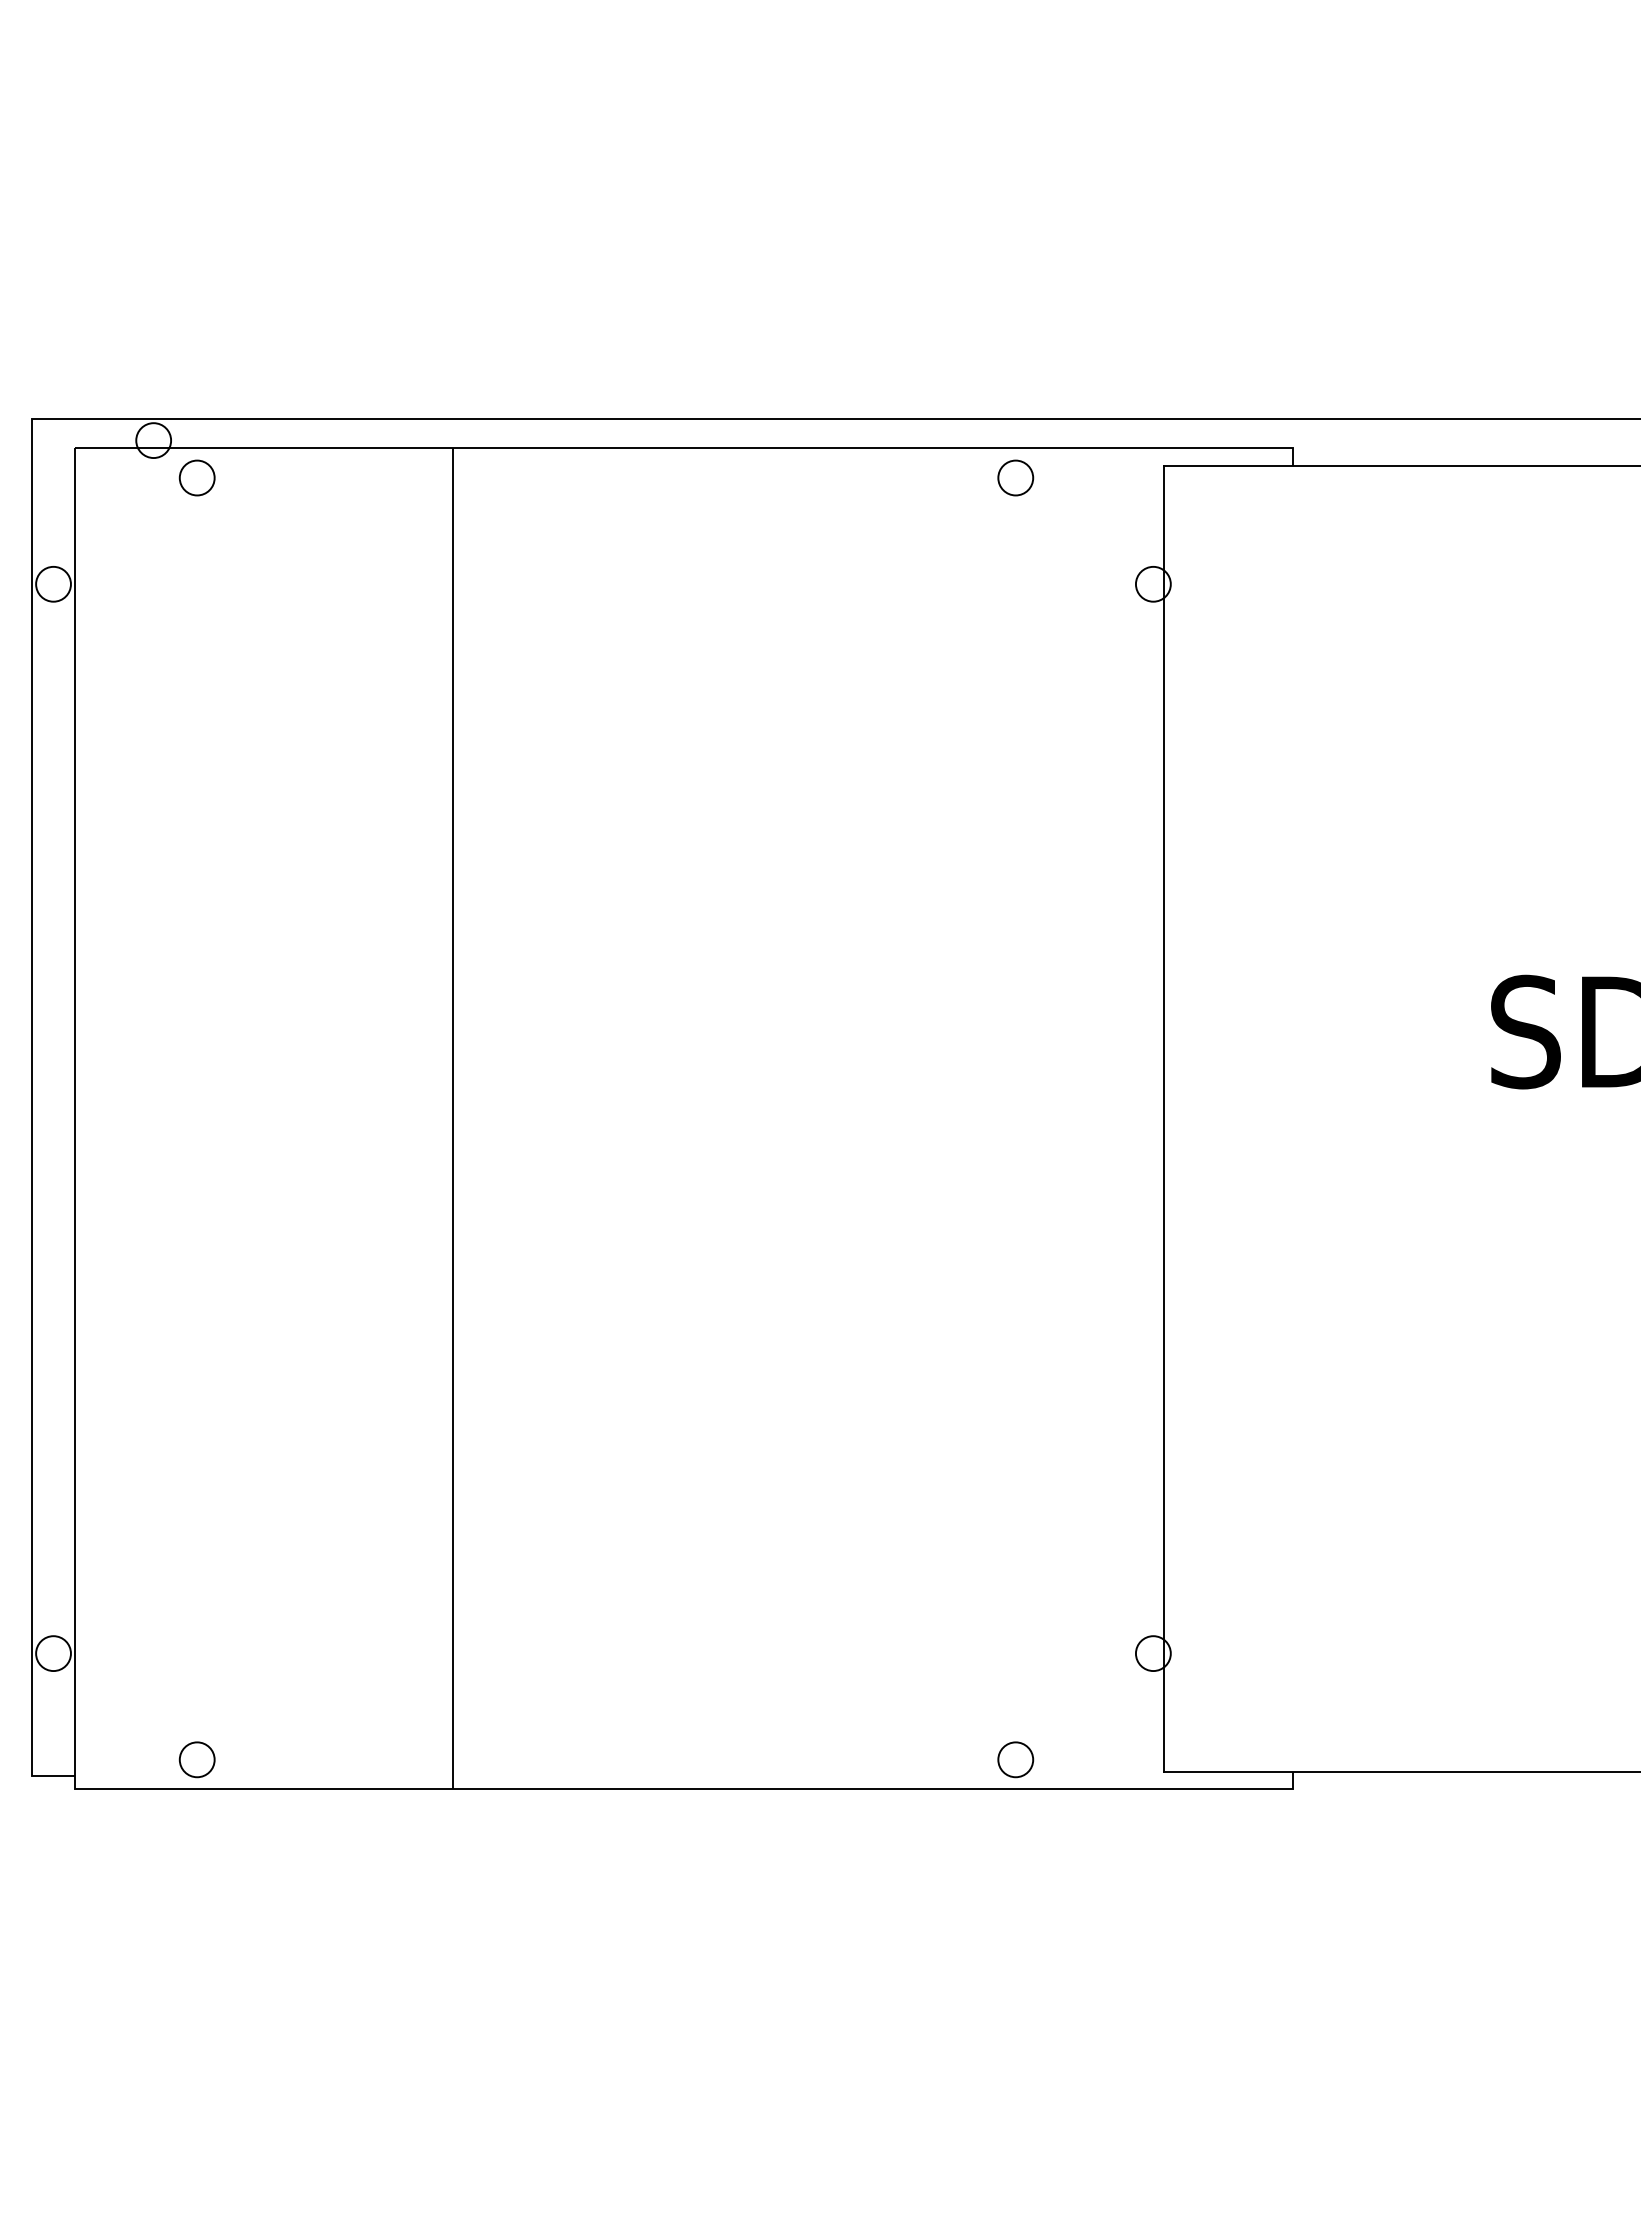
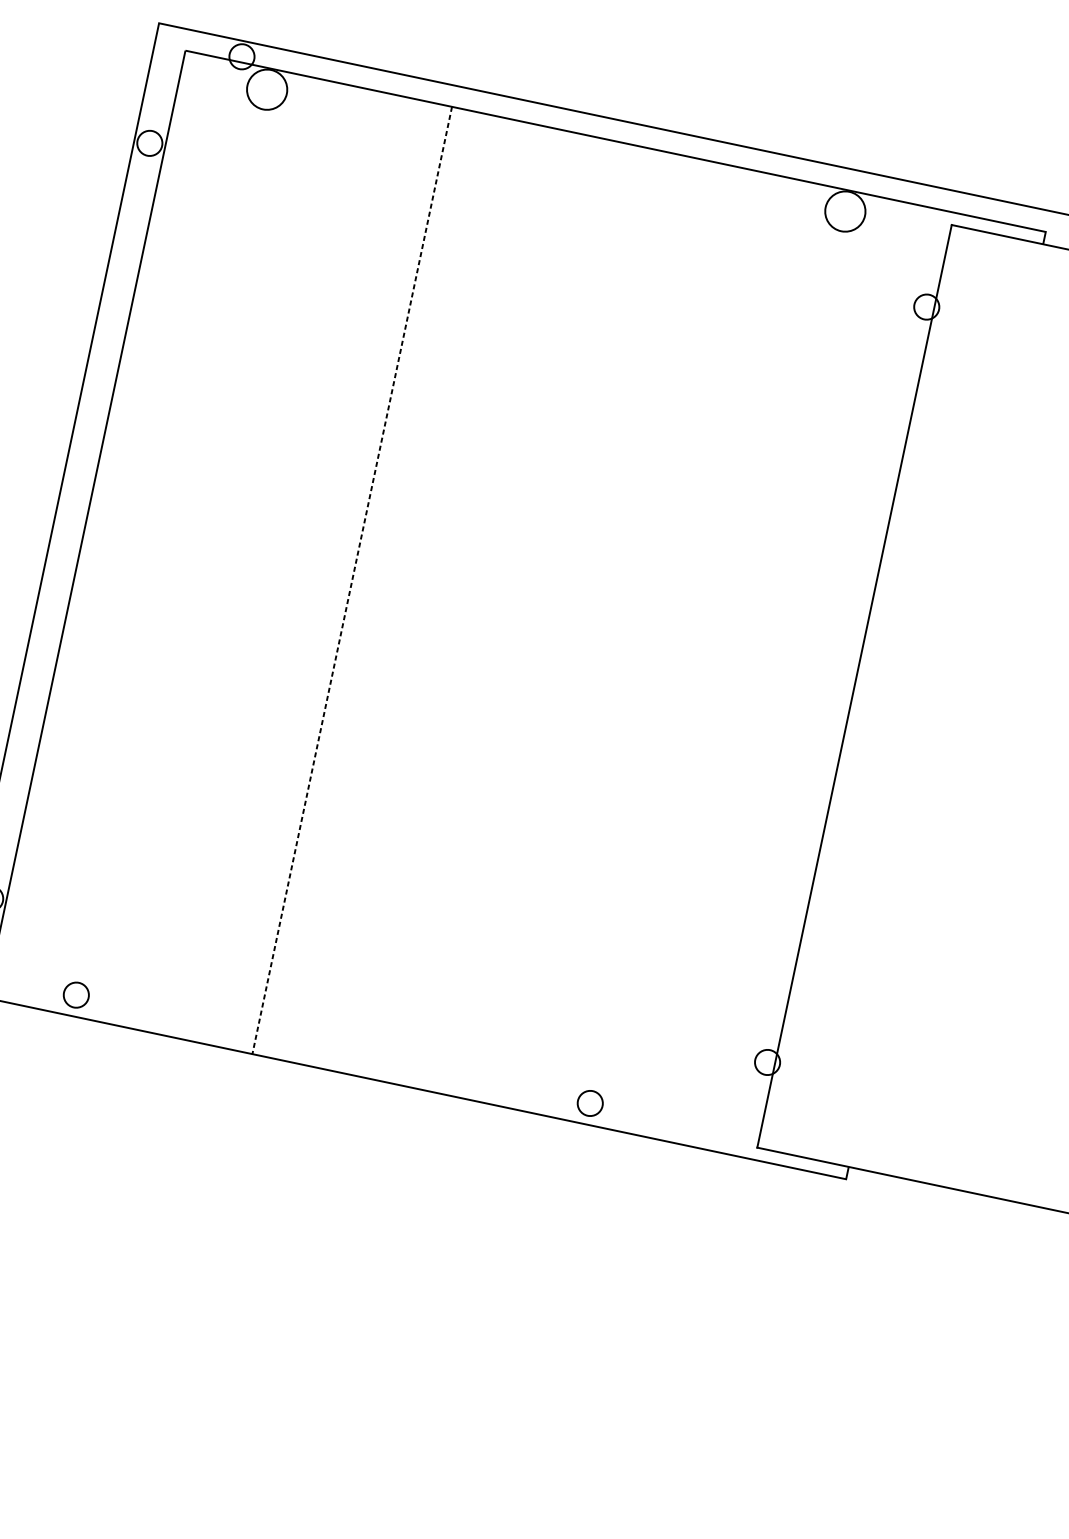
circle: (196, 477) -> (266, 89), size x1.6
circle: (1015, 477) -> (845, 211), size x1.6
line: (452, 1118) -> (352, 580), solid -> dashed
circle: (1015, 1759) -> (590, 1103), moved

